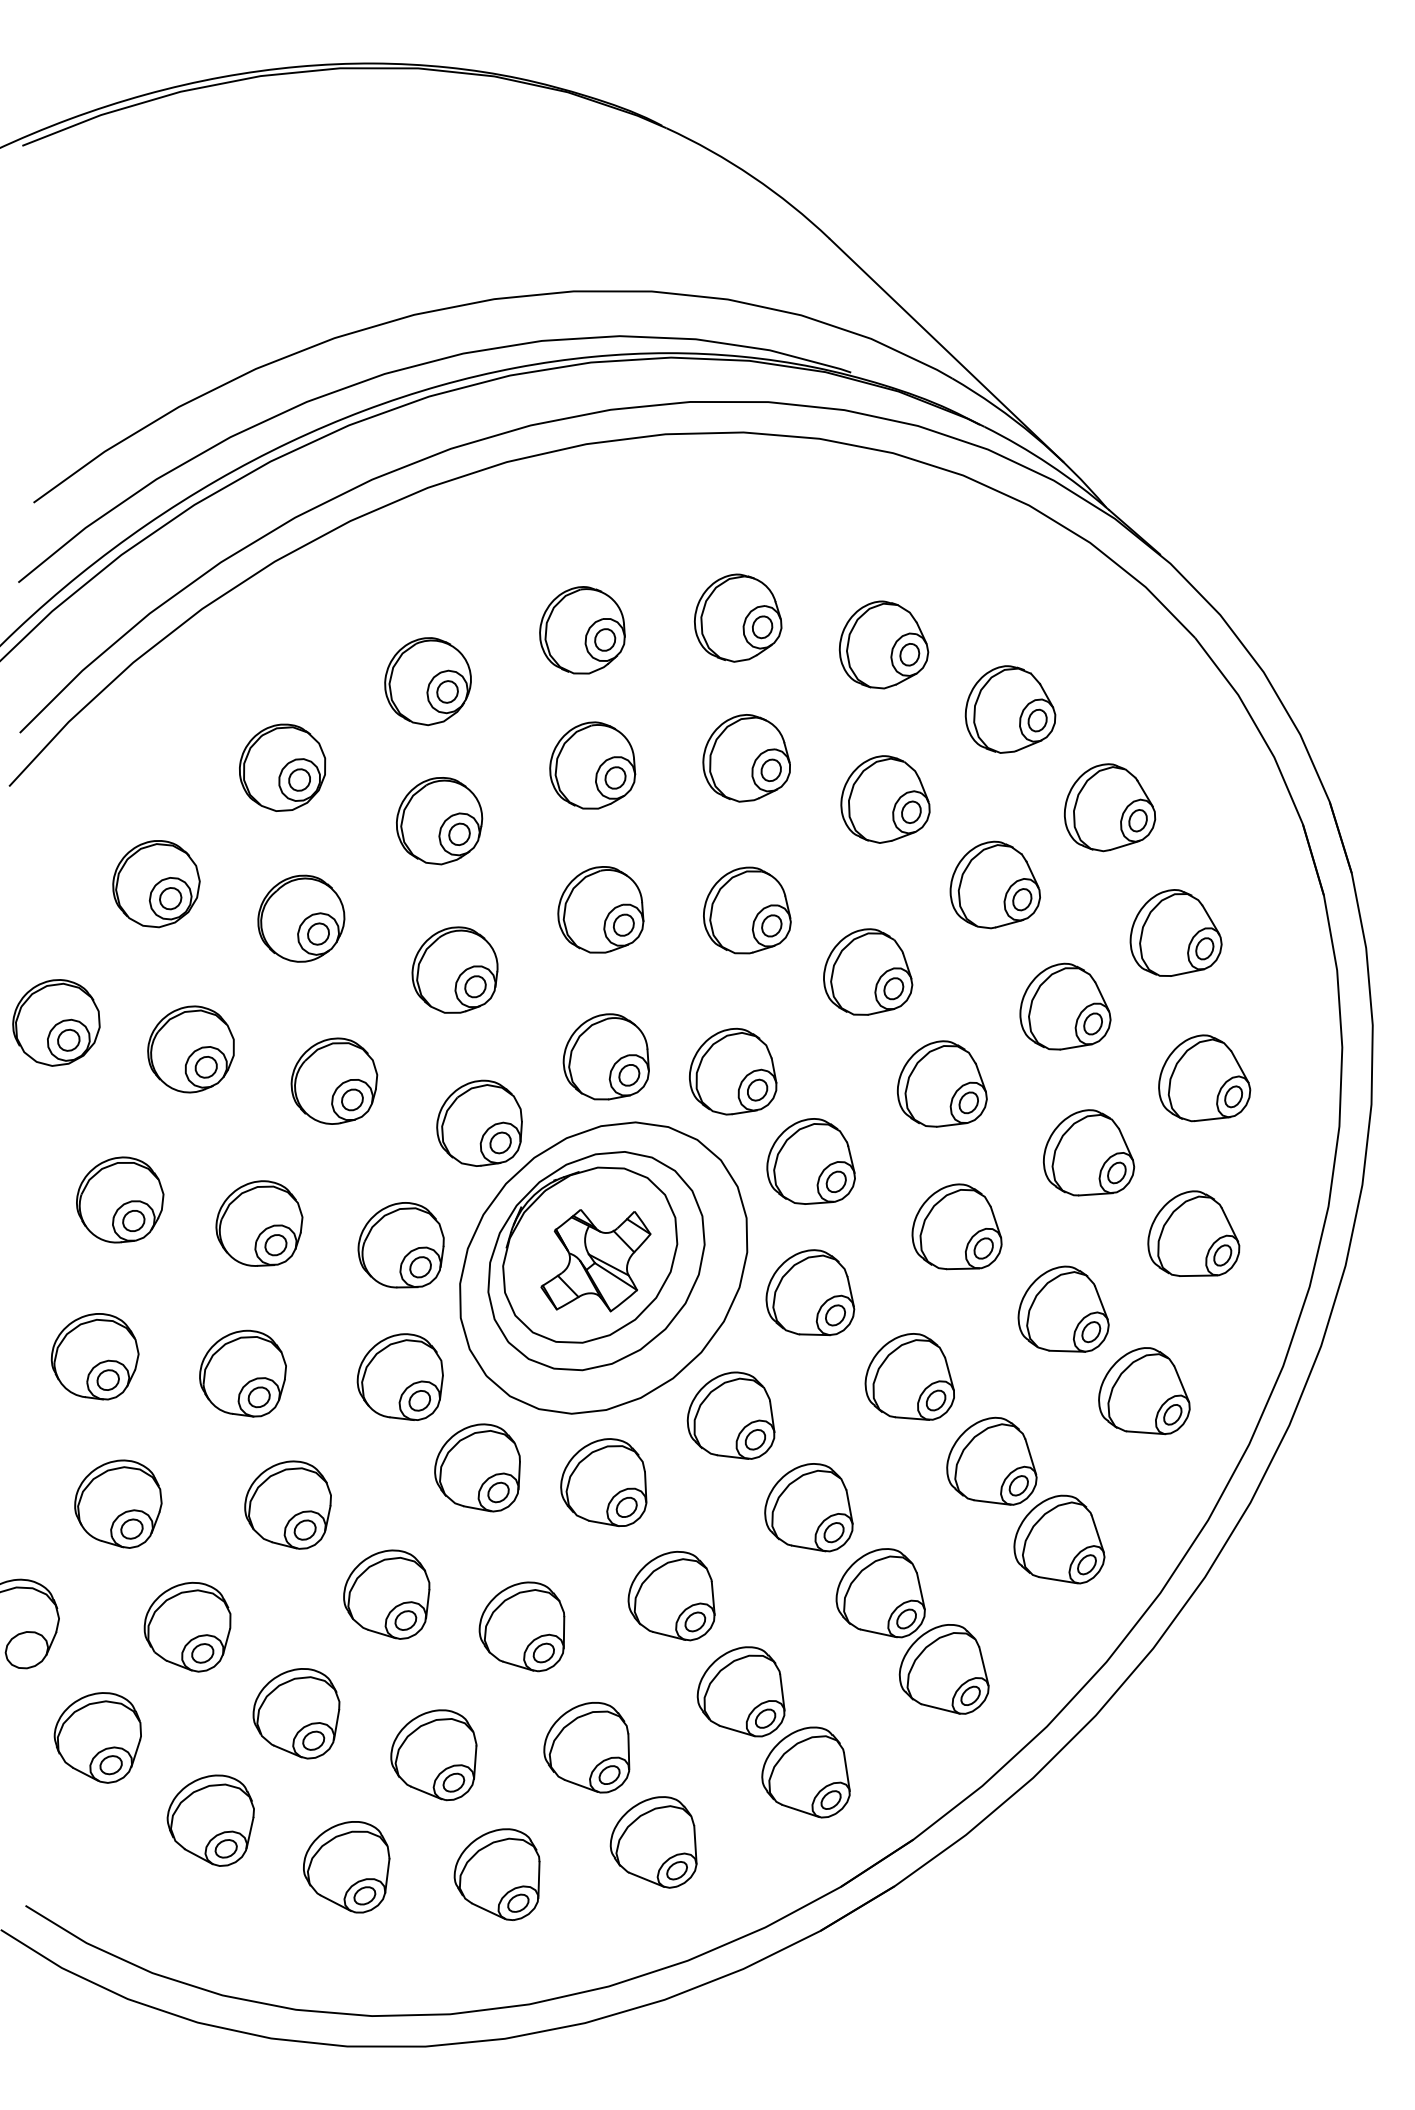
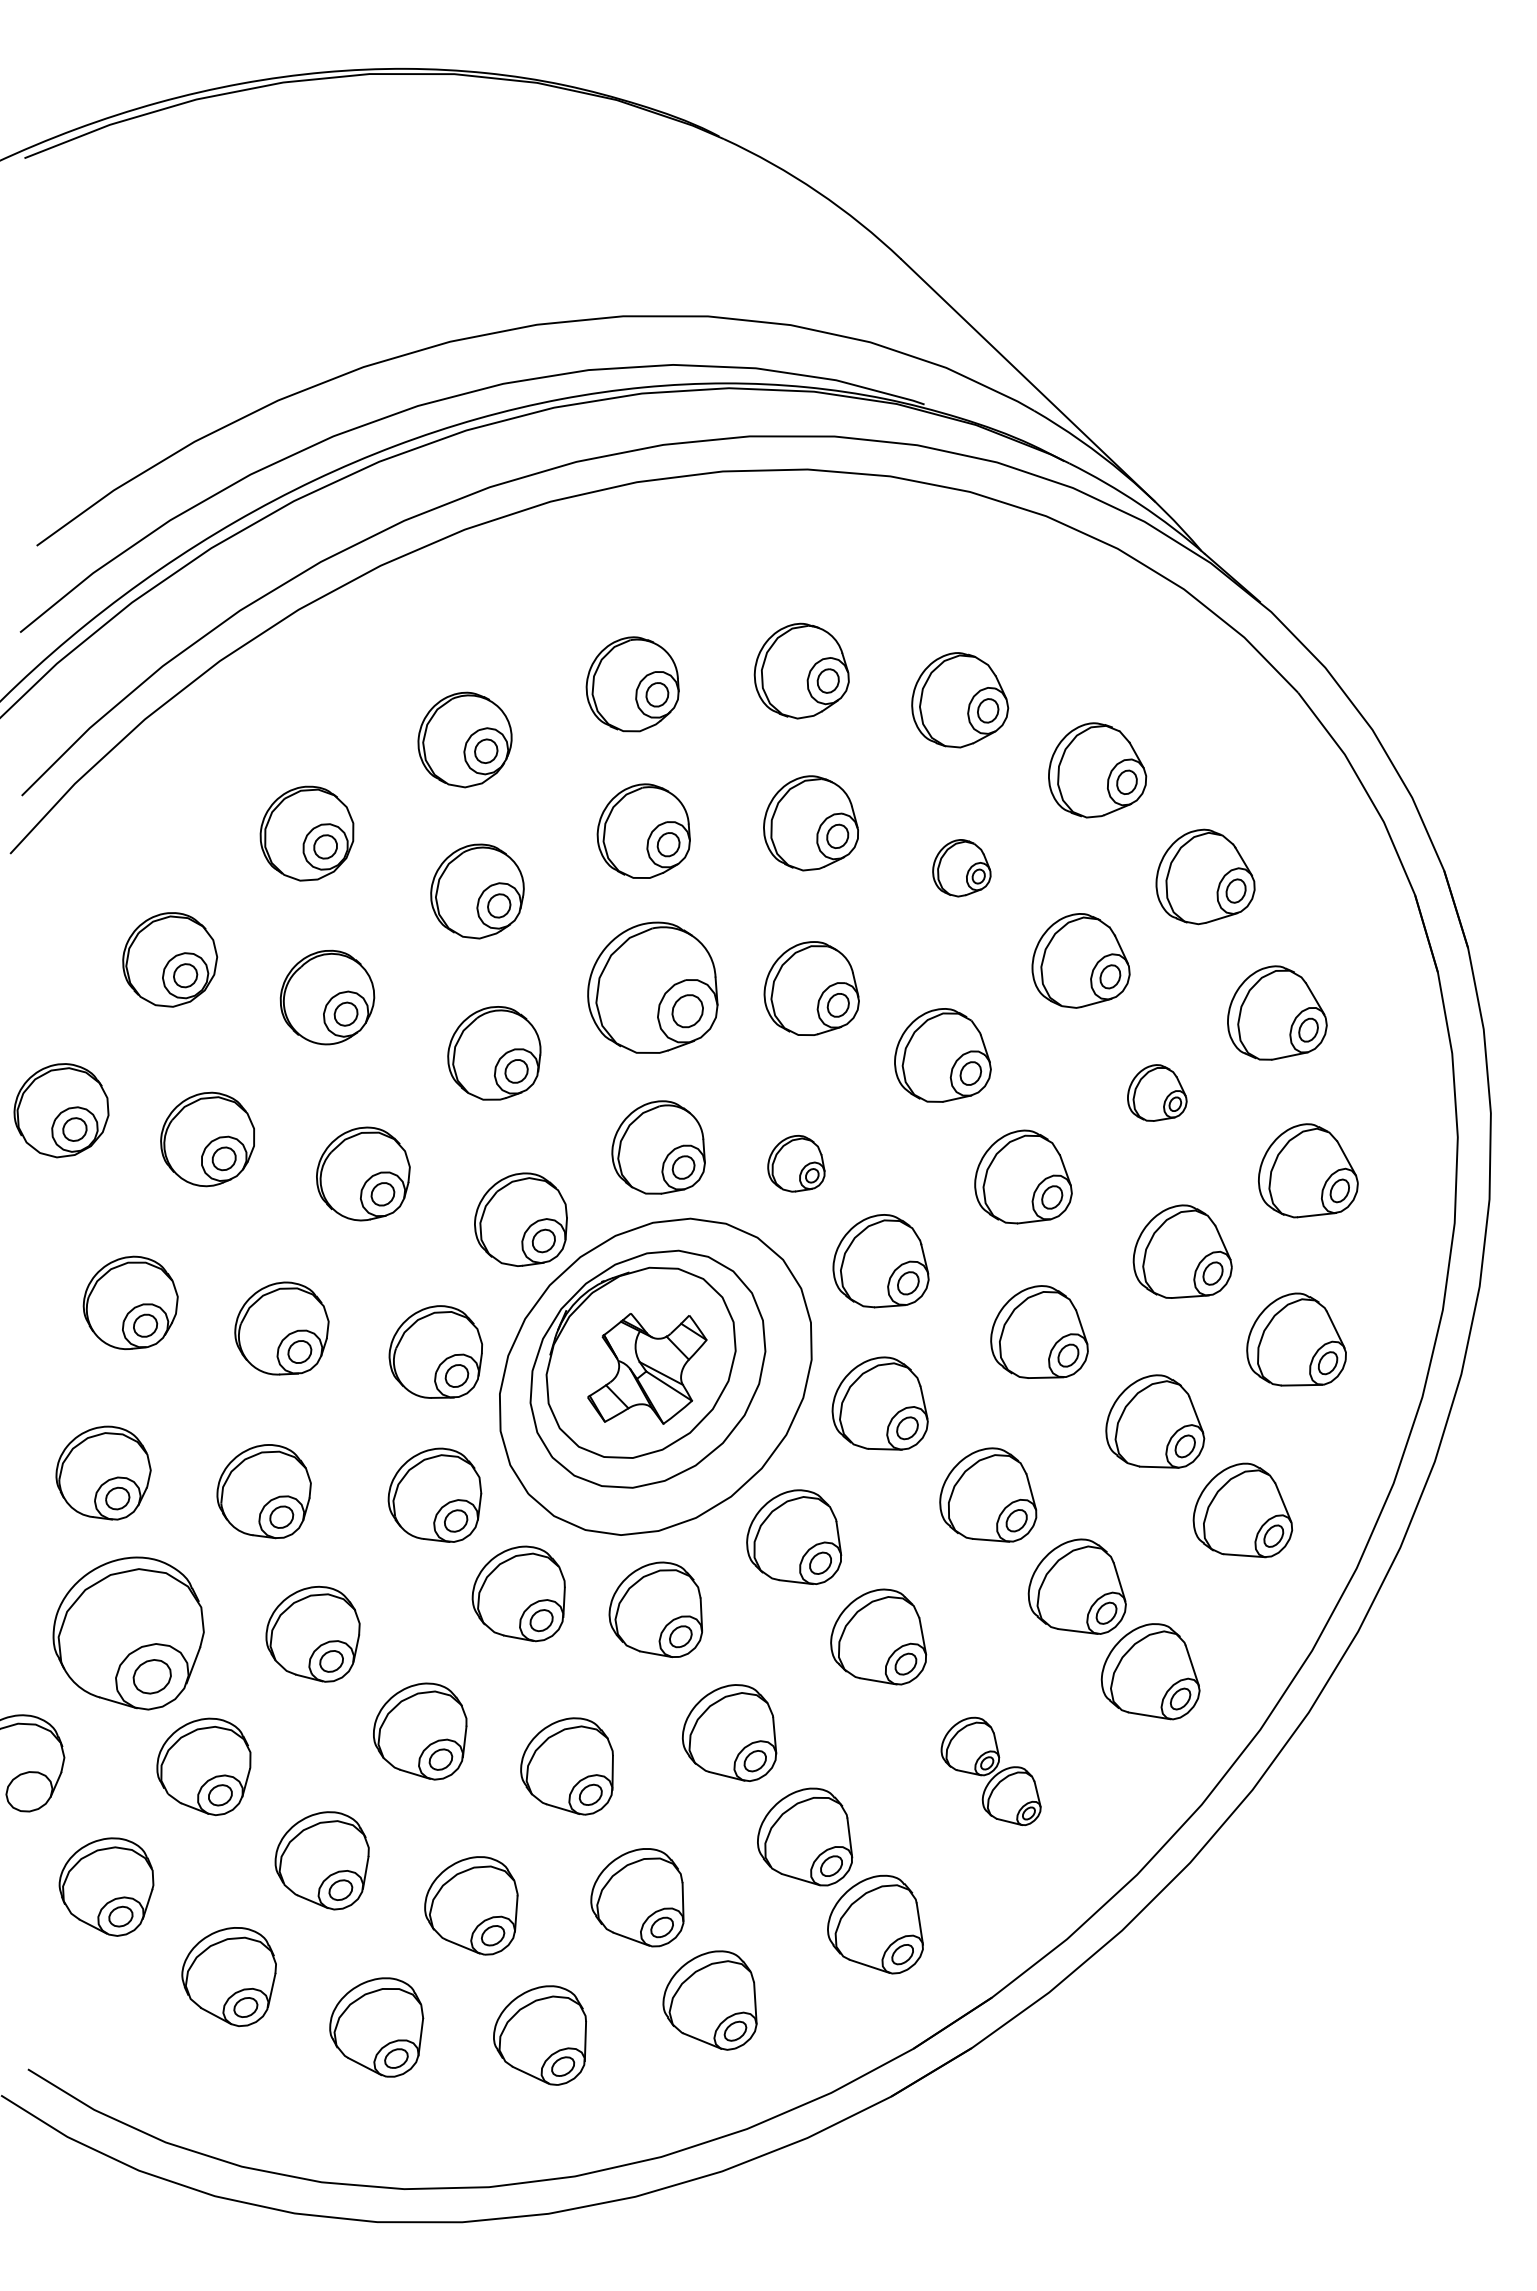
part: (885, 799) -> (961, 868), size x0.6
part: (600, 909) -> (652, 987), size x1.4
part: (1065, 1006) -> (1157, 1092), size x0.6
part: (733, 1071) -> (796, 1163), size x0.6
part: (118, 1503) -> (128, 1632), size x1.6
part: (911, 1631) -> (990, 1771), size x0.6

